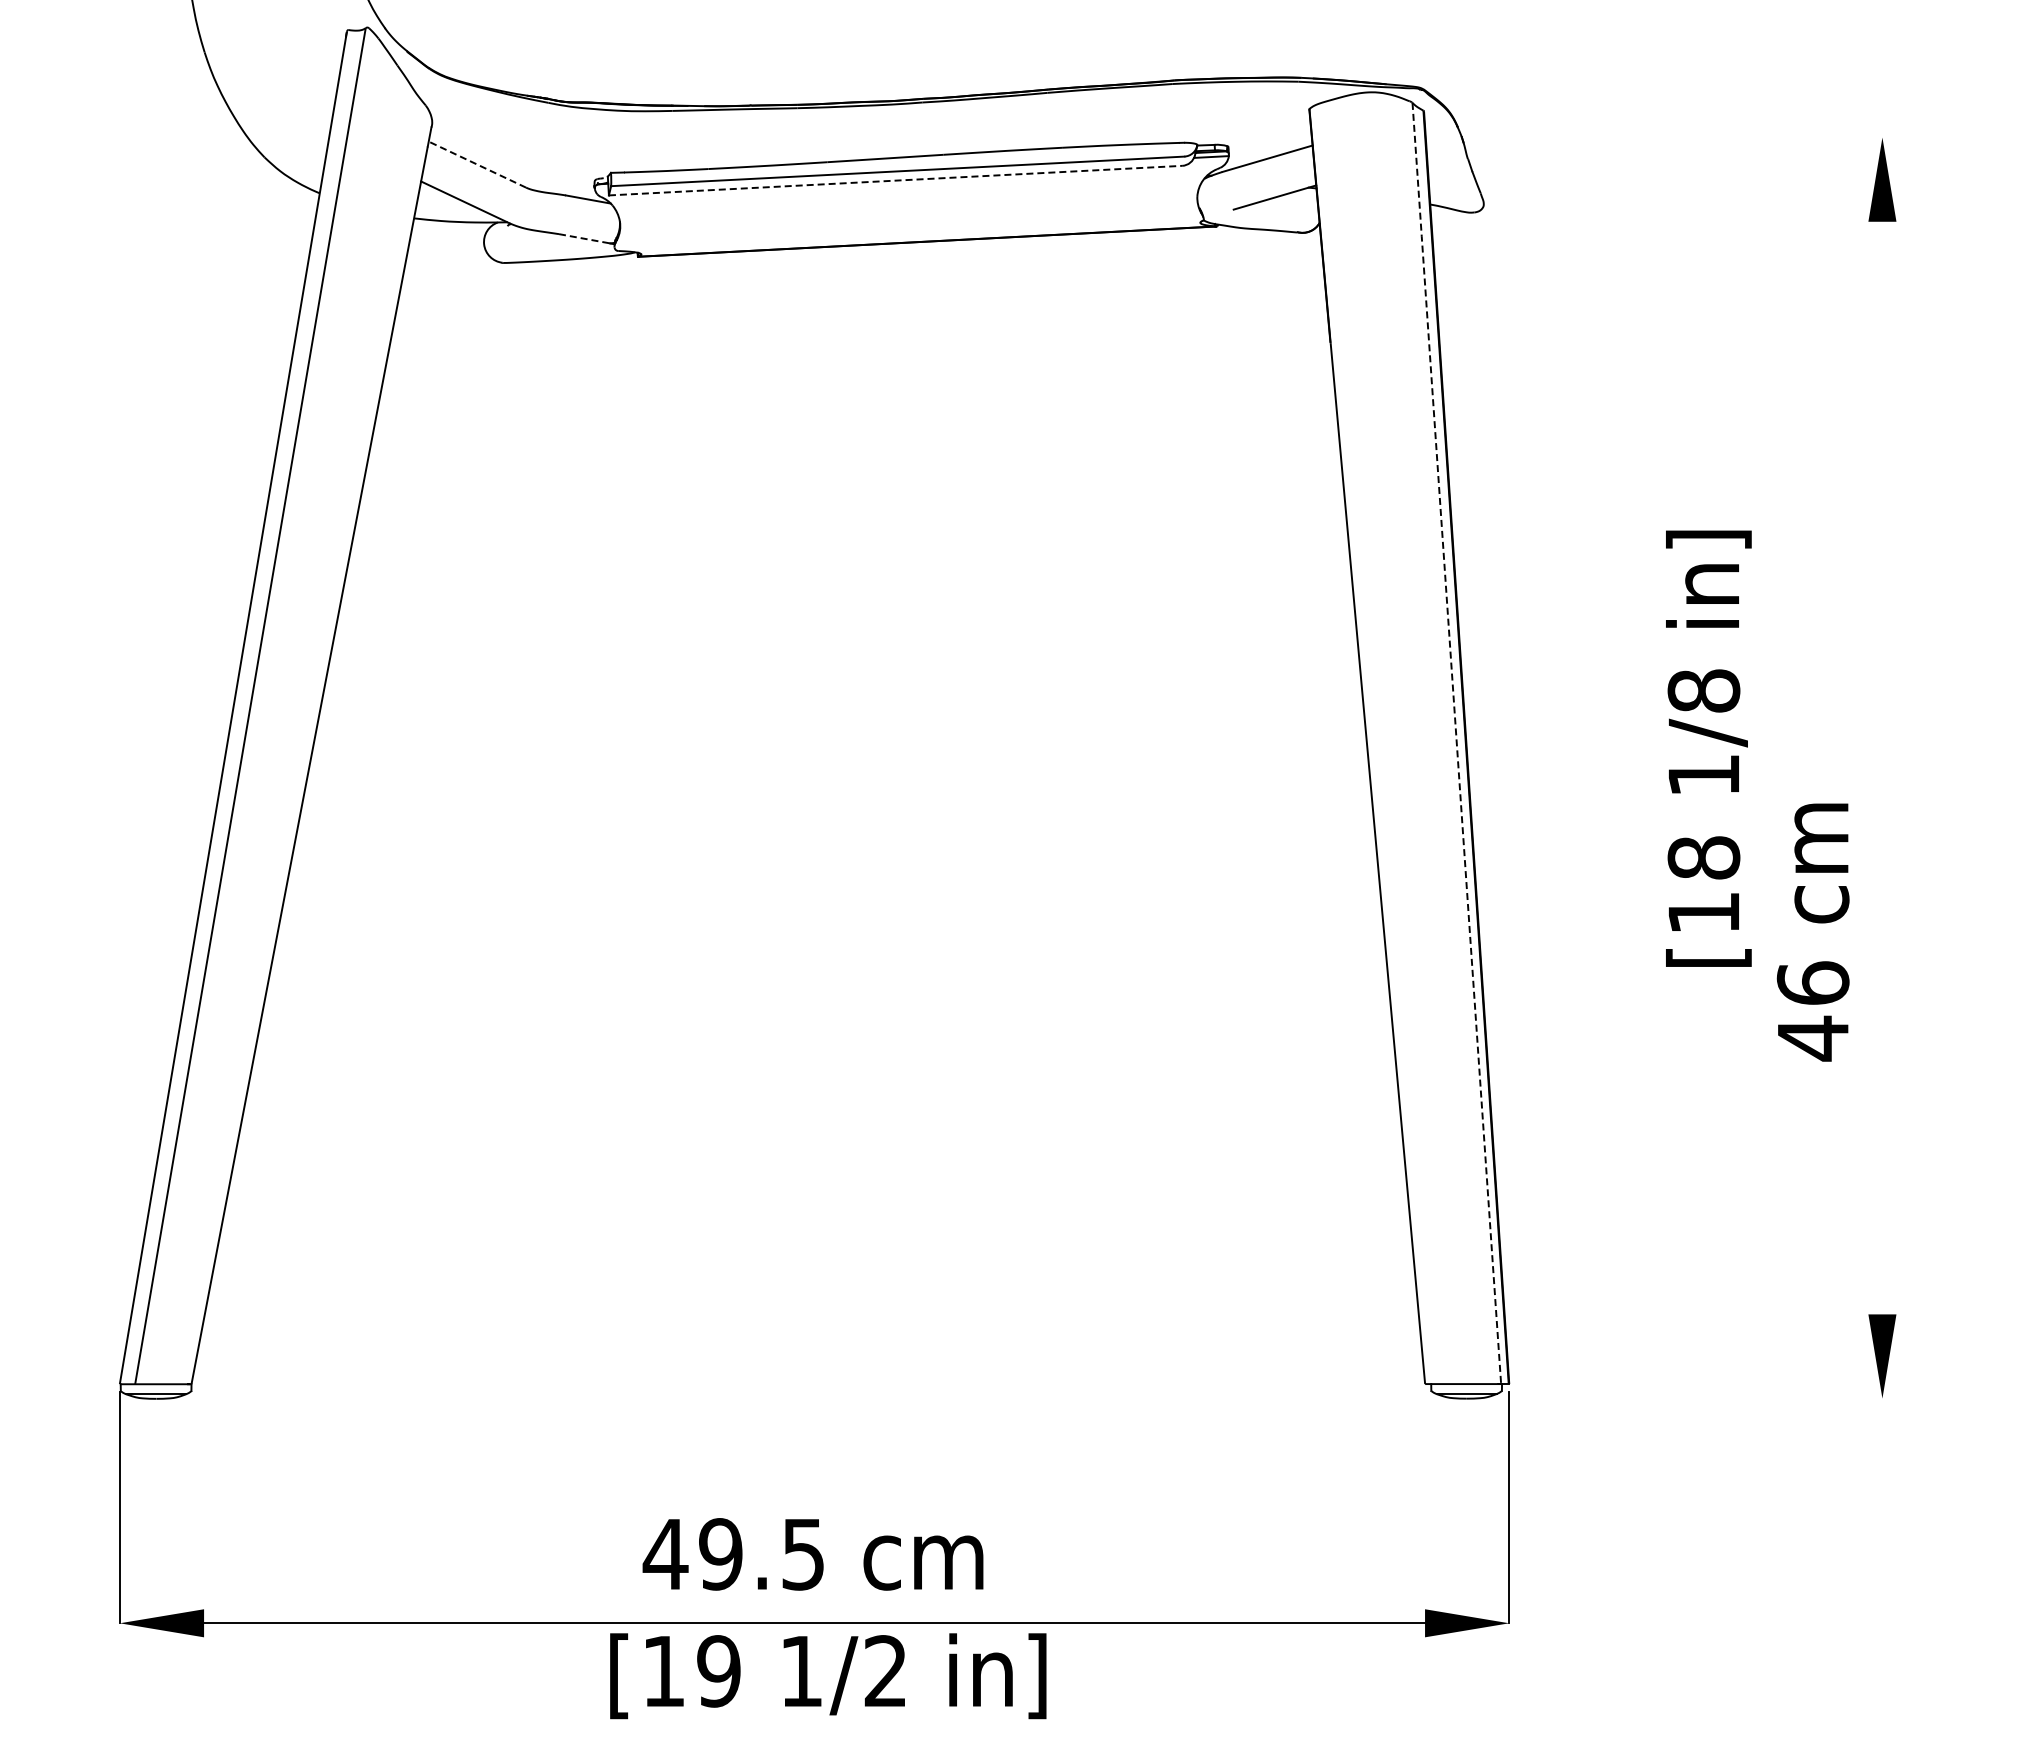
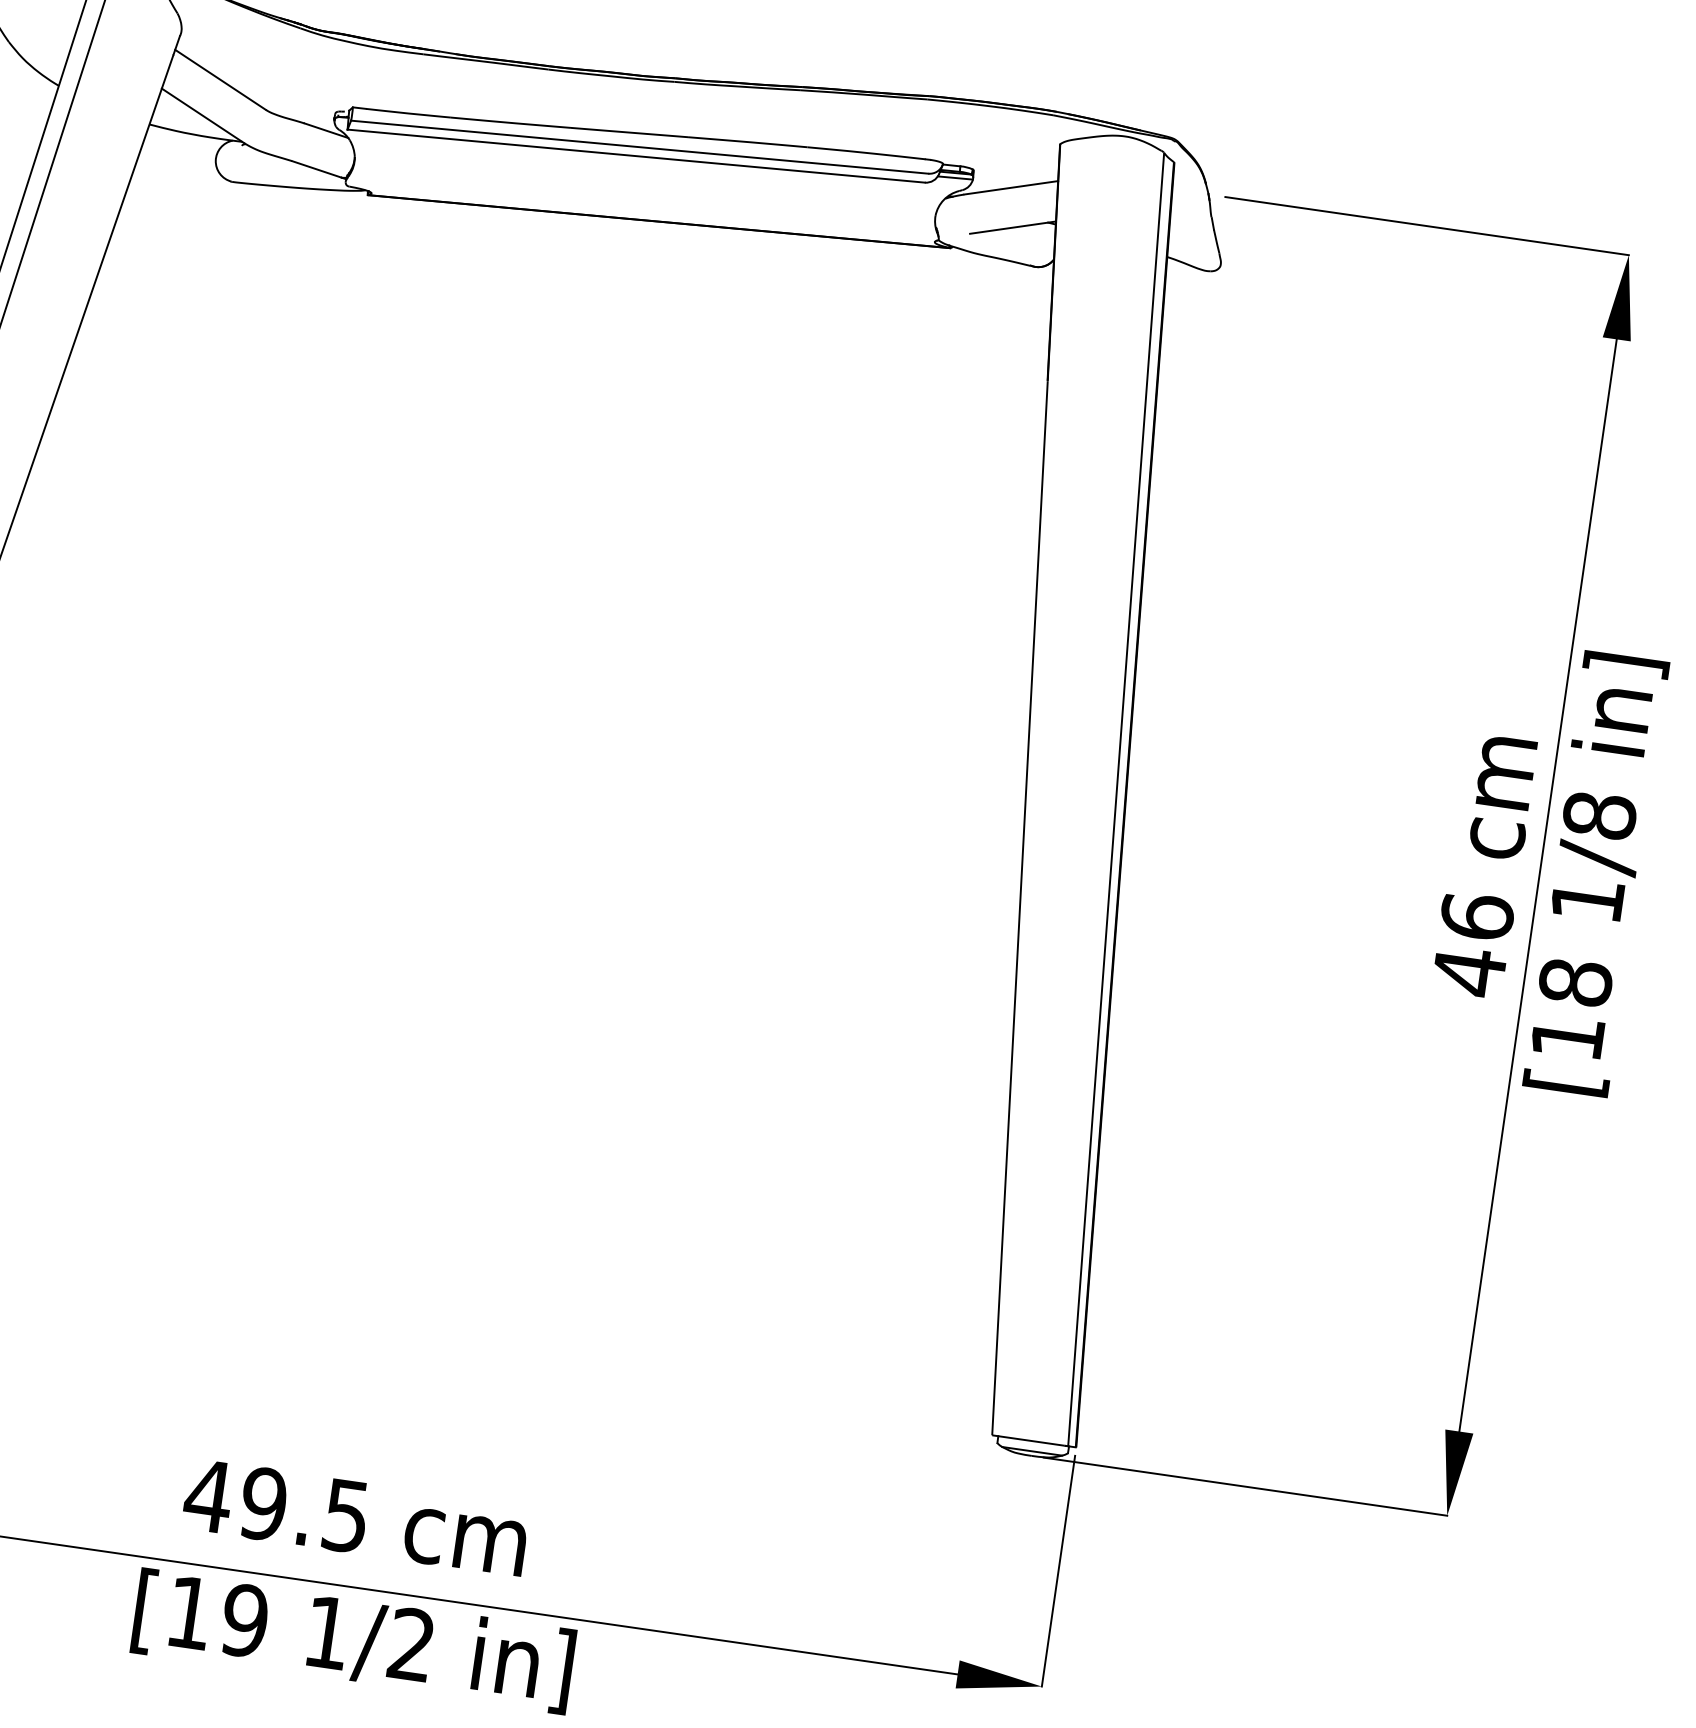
line: (1680, 137) -> (1427, 226), added
line: (477, 164) -> (220, 79), dashed -> solid
line: (895, 180) -> (636, 155), dashed -> solid
line: (584, 238) -> (316, 169), dashed -> solid
line: (1456, 743) -> (1115, 799), dashed -> solid
text: (1708, 748) -> (1595, 873), moved
line: (1882, 767) -> (1538, 884), added
text: (1812, 932) -> (1483, 865), moved
line: (1680, 1398) -> (1245, 1486), added

